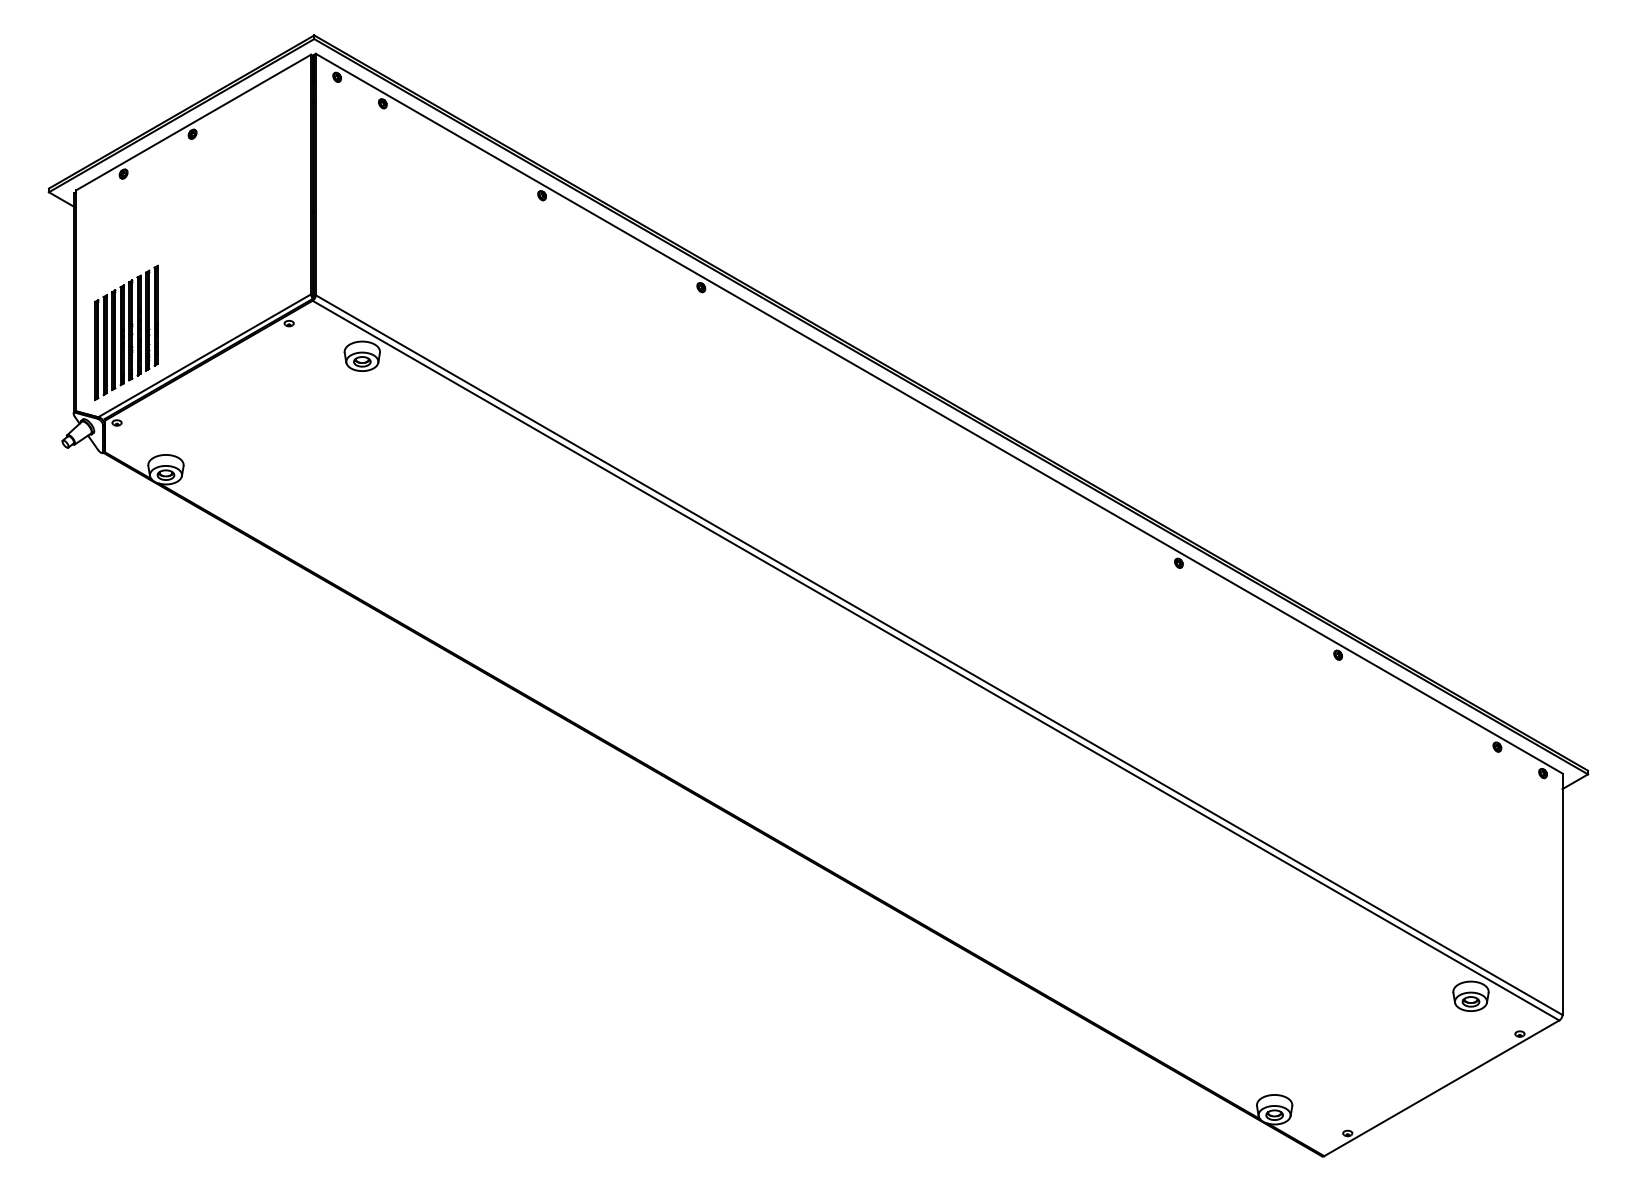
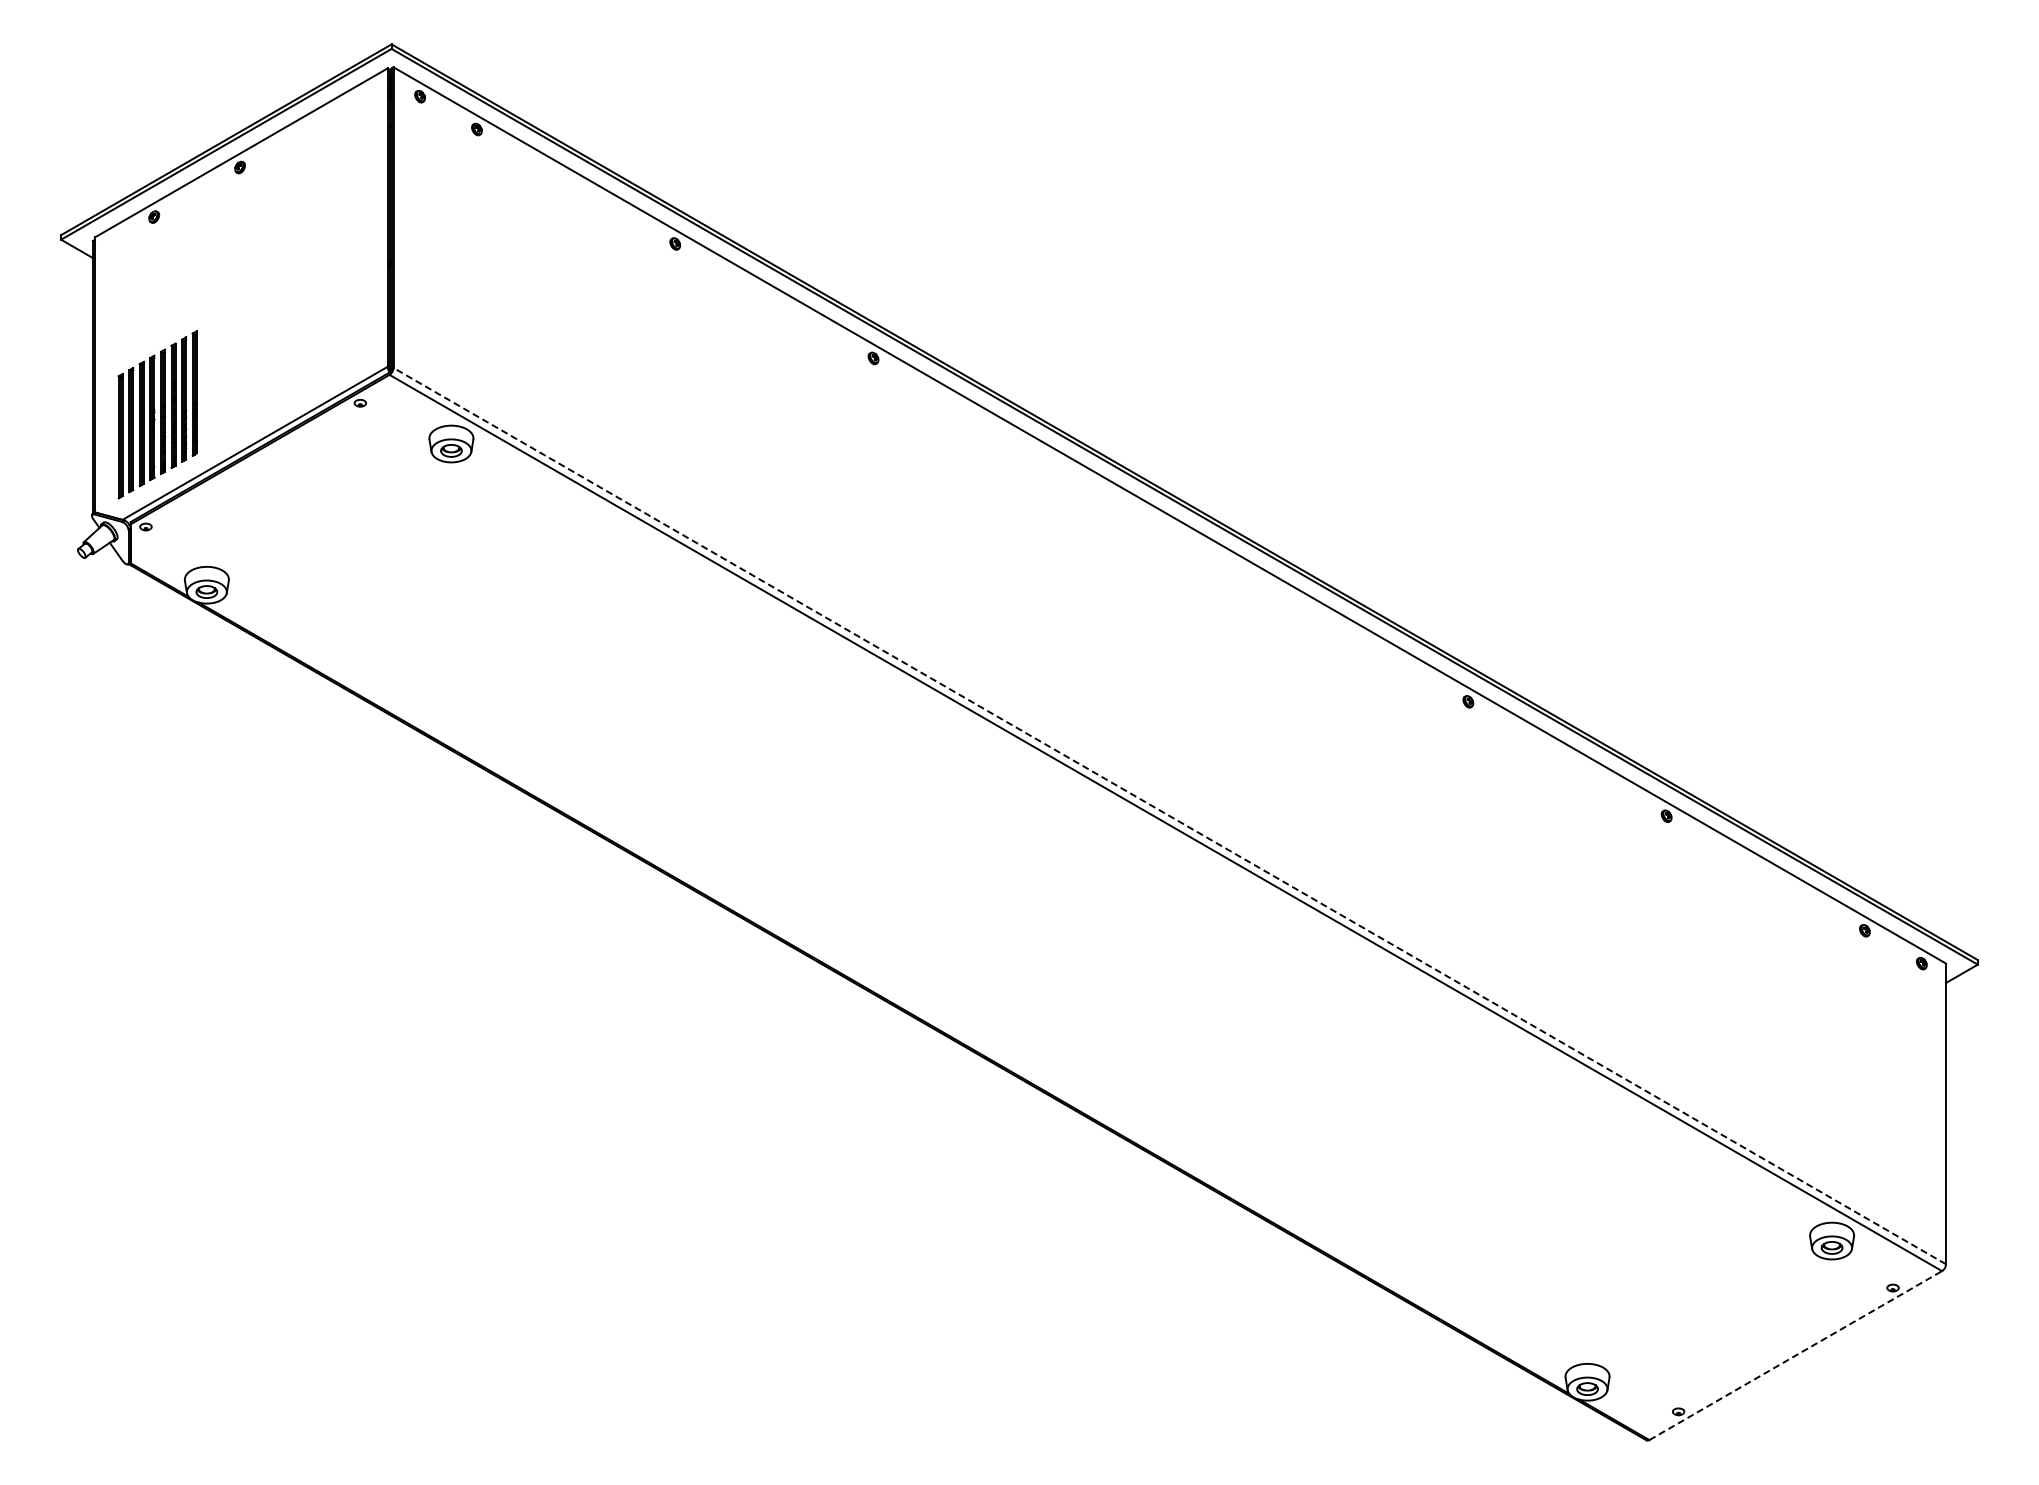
line: (938, 654) -> (1169, 815), solid -> dashed
line: (1441, 1088) -> (1795, 1355), solid -> dashed

